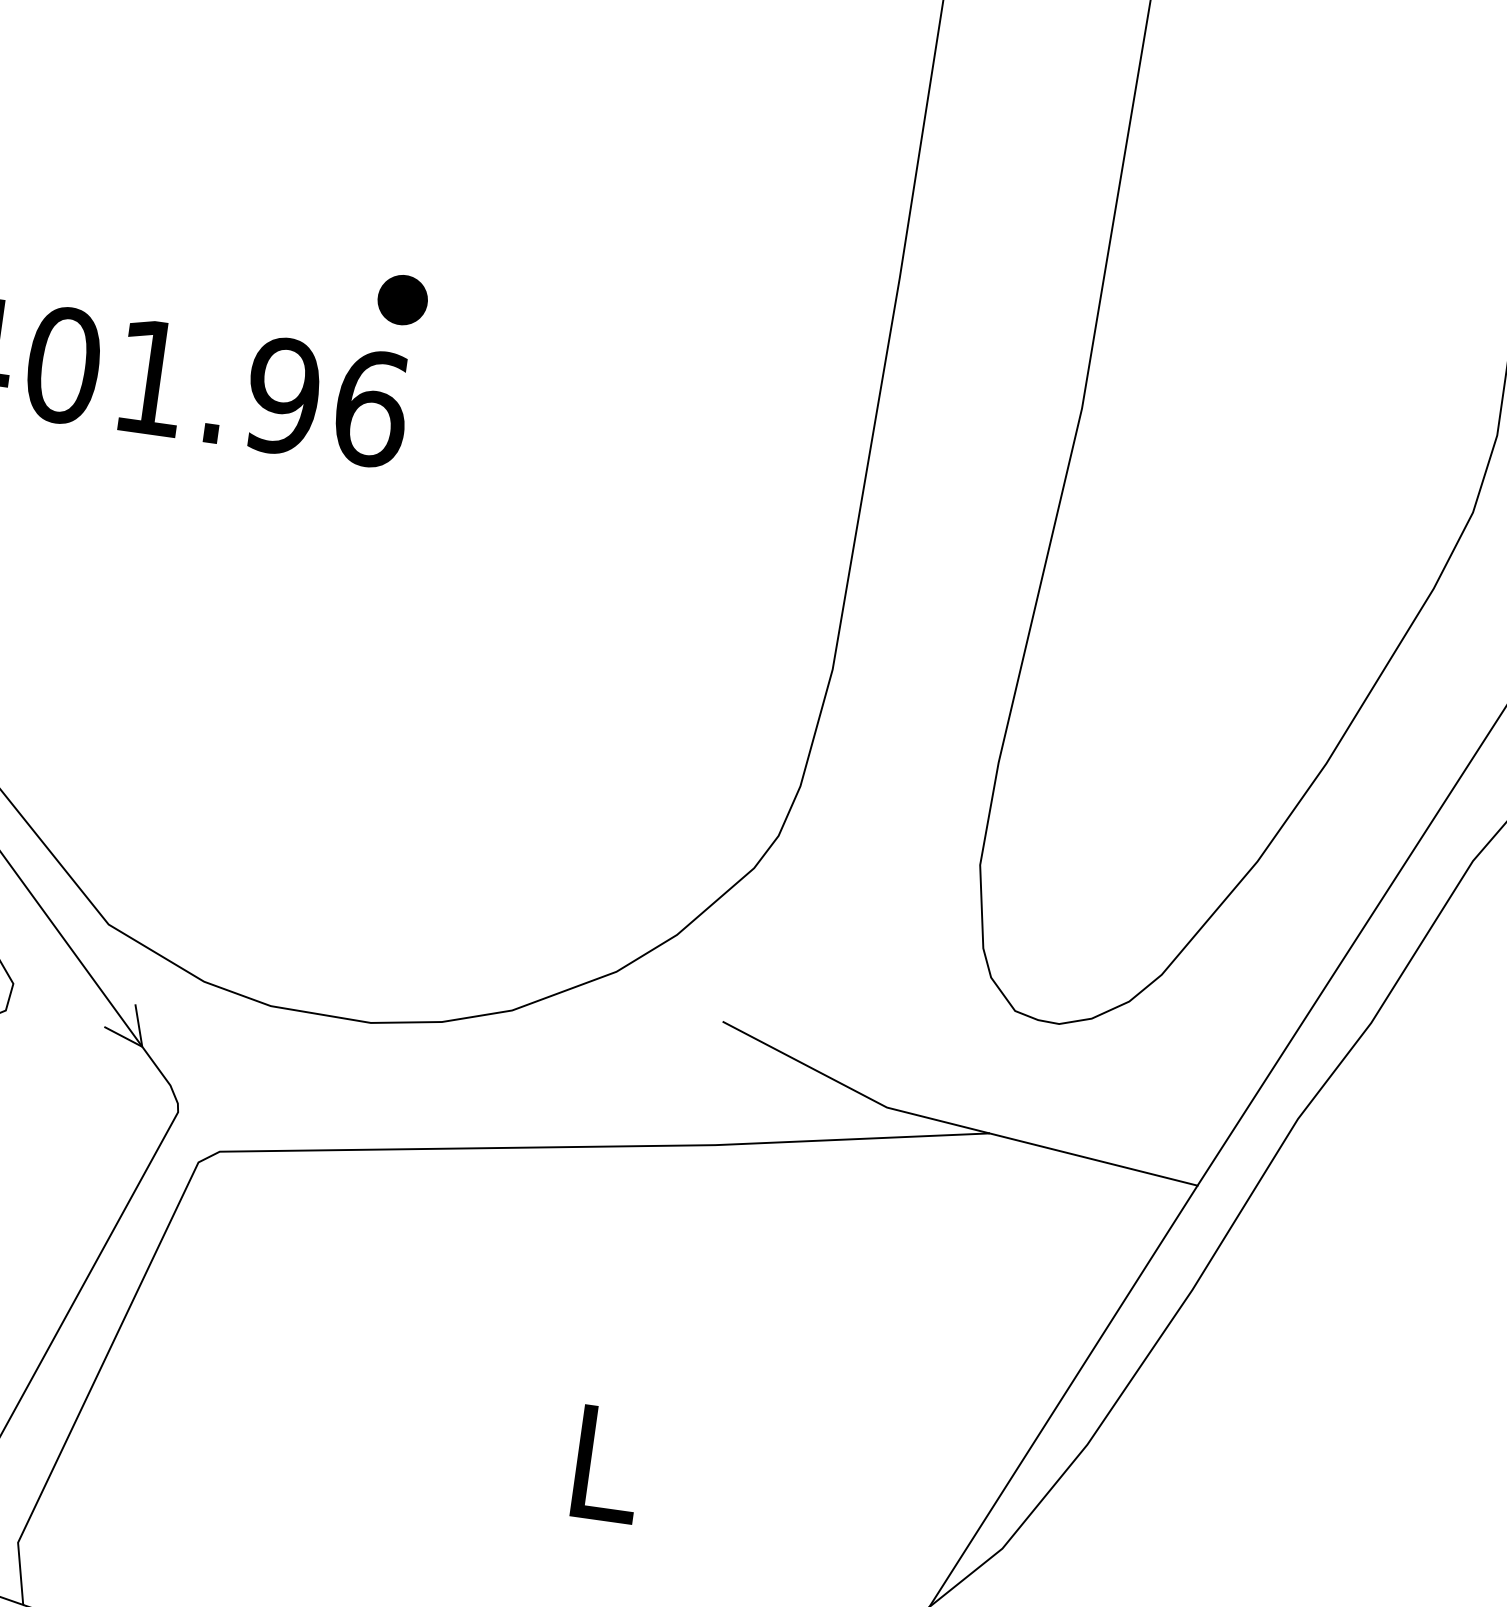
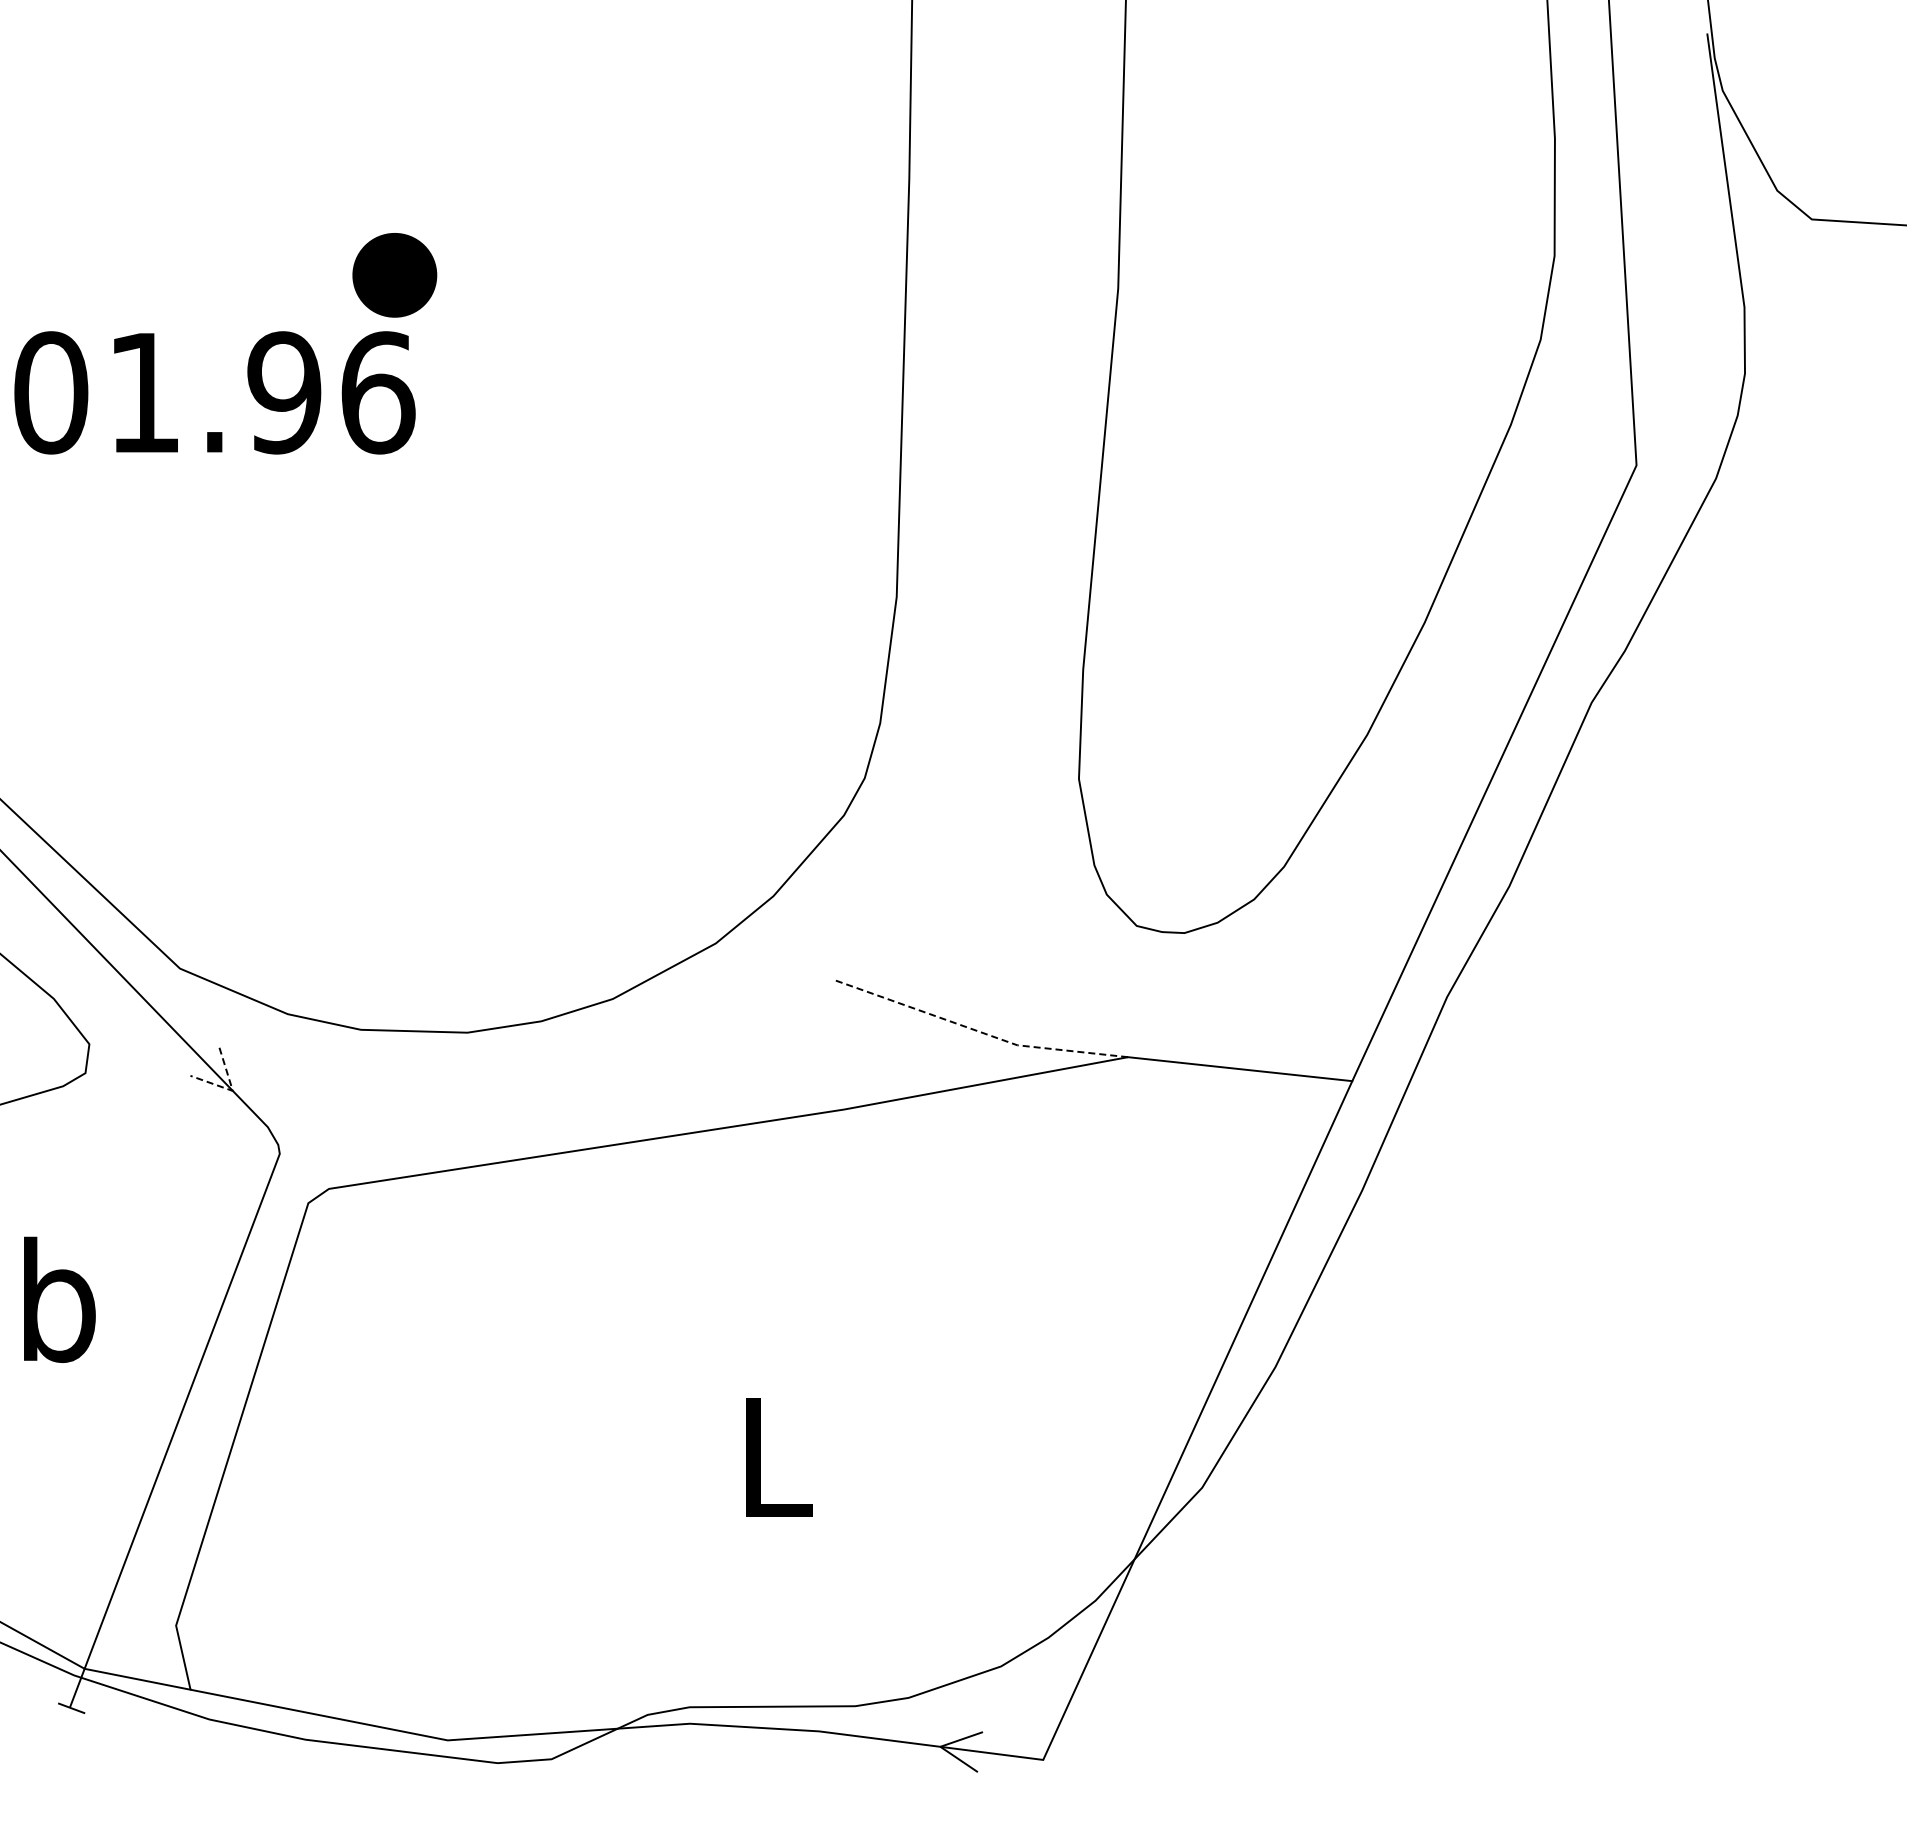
part: (402, 299) -> (394, 274), size x1.6
line: (141, 1046) -> (232, 1090), solid -> dashed
line: (852, 1089) -> (978, 1031), solid -> dashed

